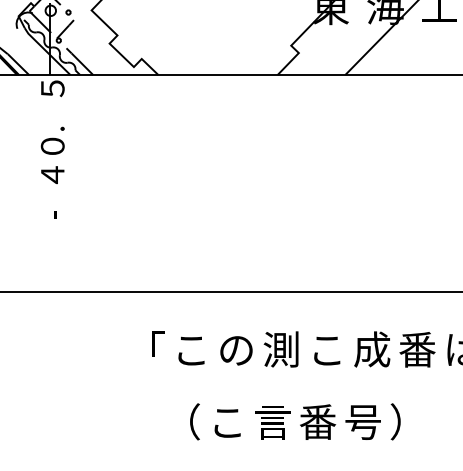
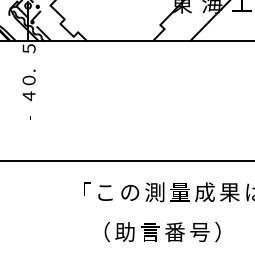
text: (326, 349) -> (179, 192), こ -> 量
text: (416, 349) -> (229, 192), 番 -> 果
text: (226, 420) -> (124, 231), こ -> 助

